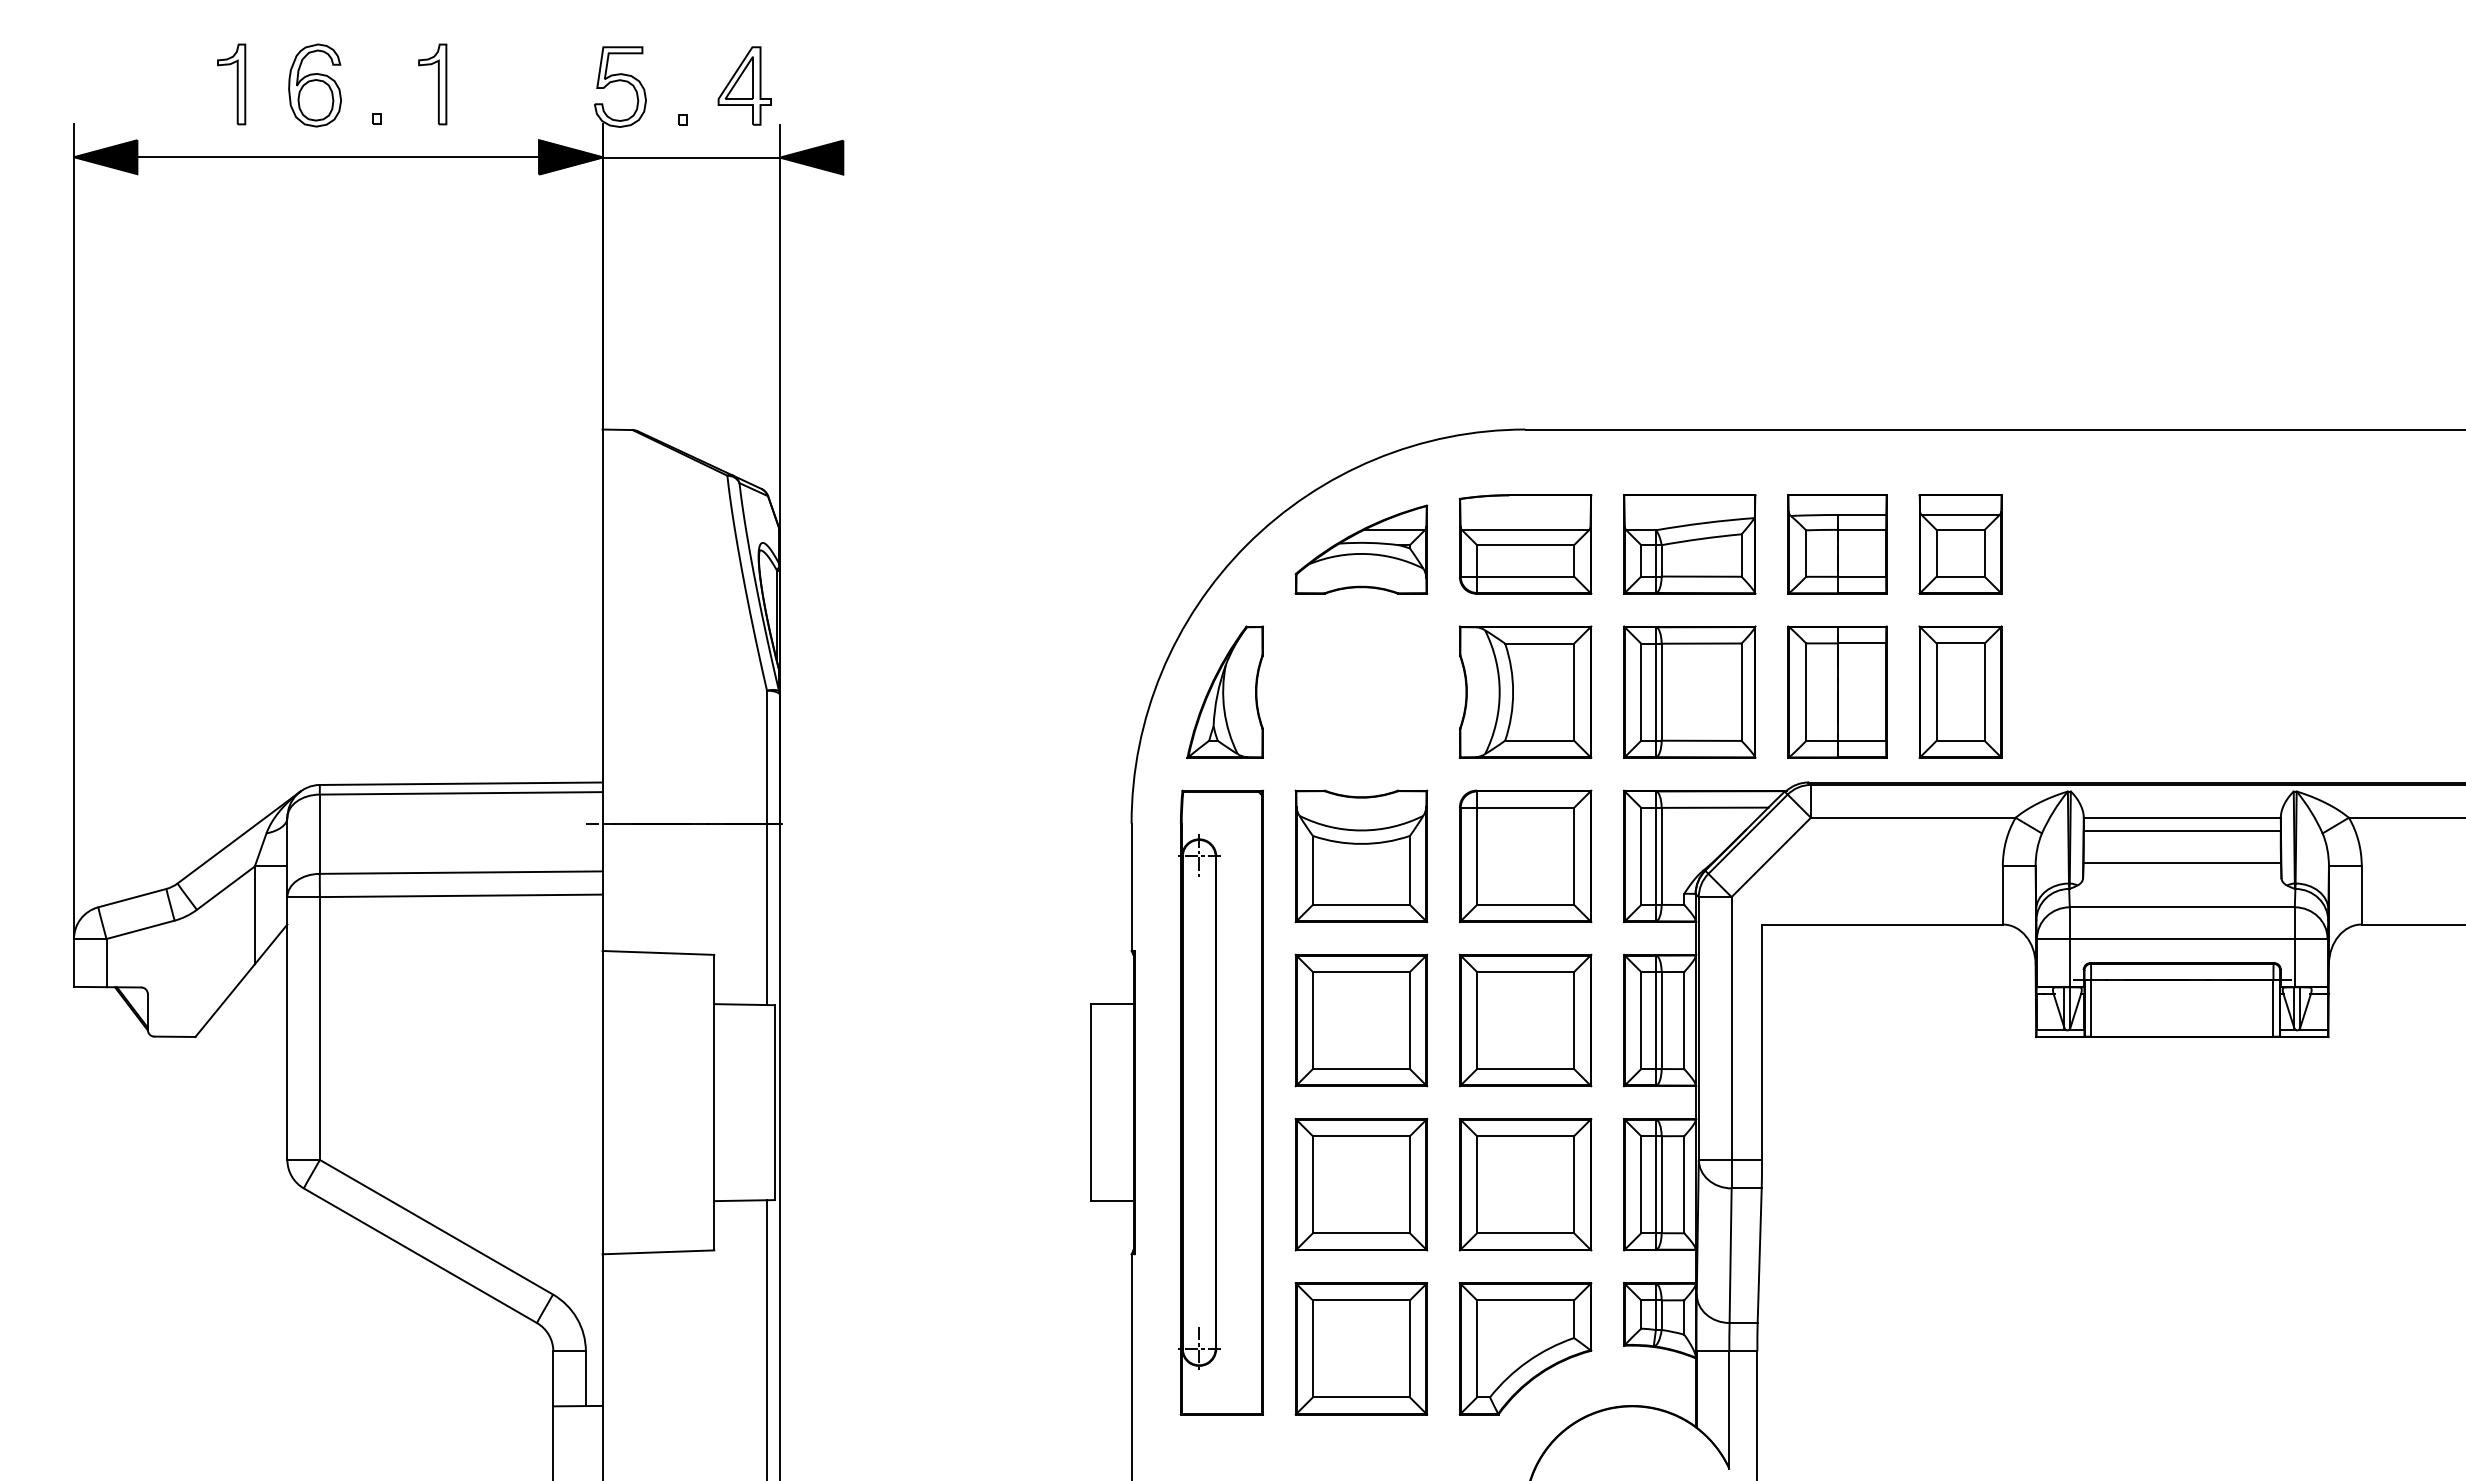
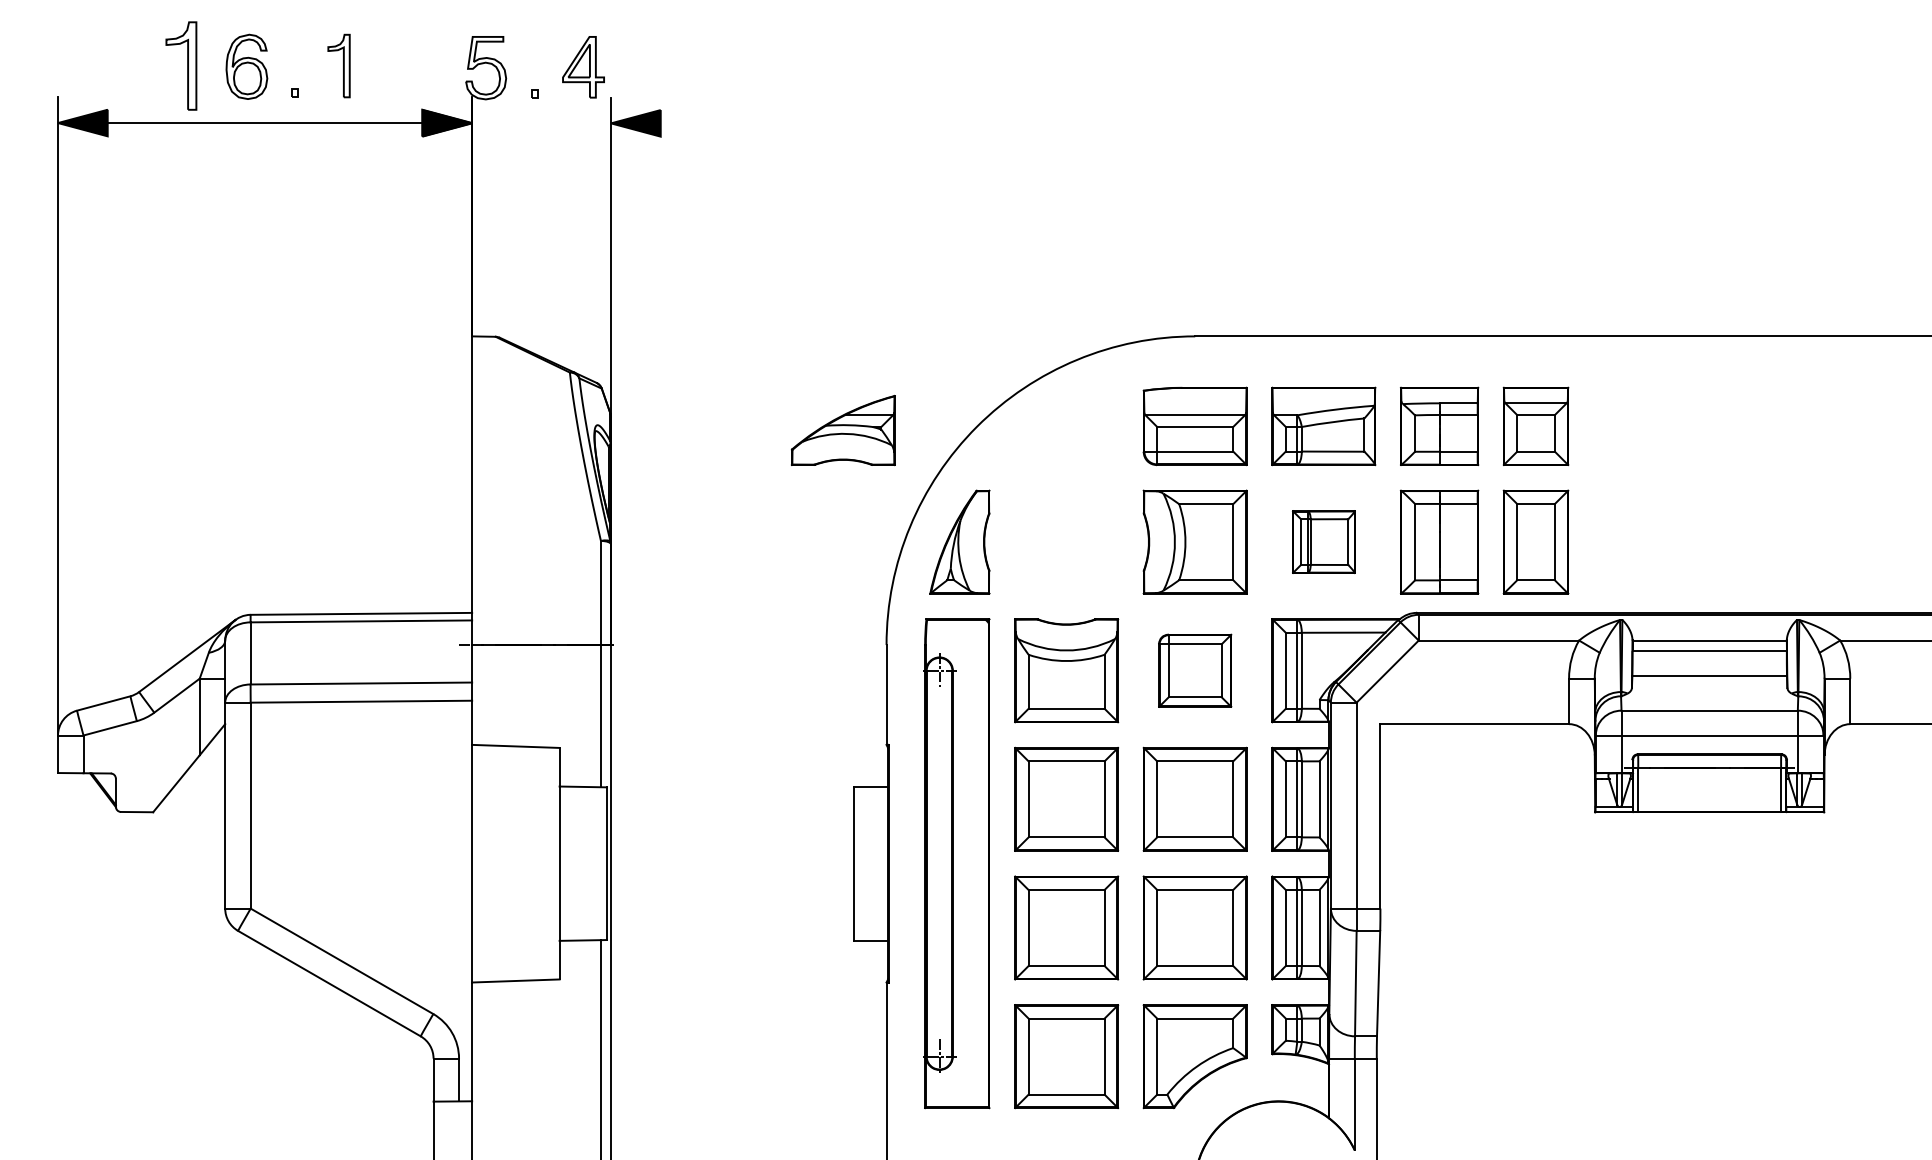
part: (231, 84) -> (181, 66), size x1.4
line: (690, 157) -> (541, 123), removed
part: (1361, 549) -> (843, 430), moved
part: (1689, 691) -> (1323, 541), size x0.6
part: (1525, 856) -> (1195, 670), size x0.7

